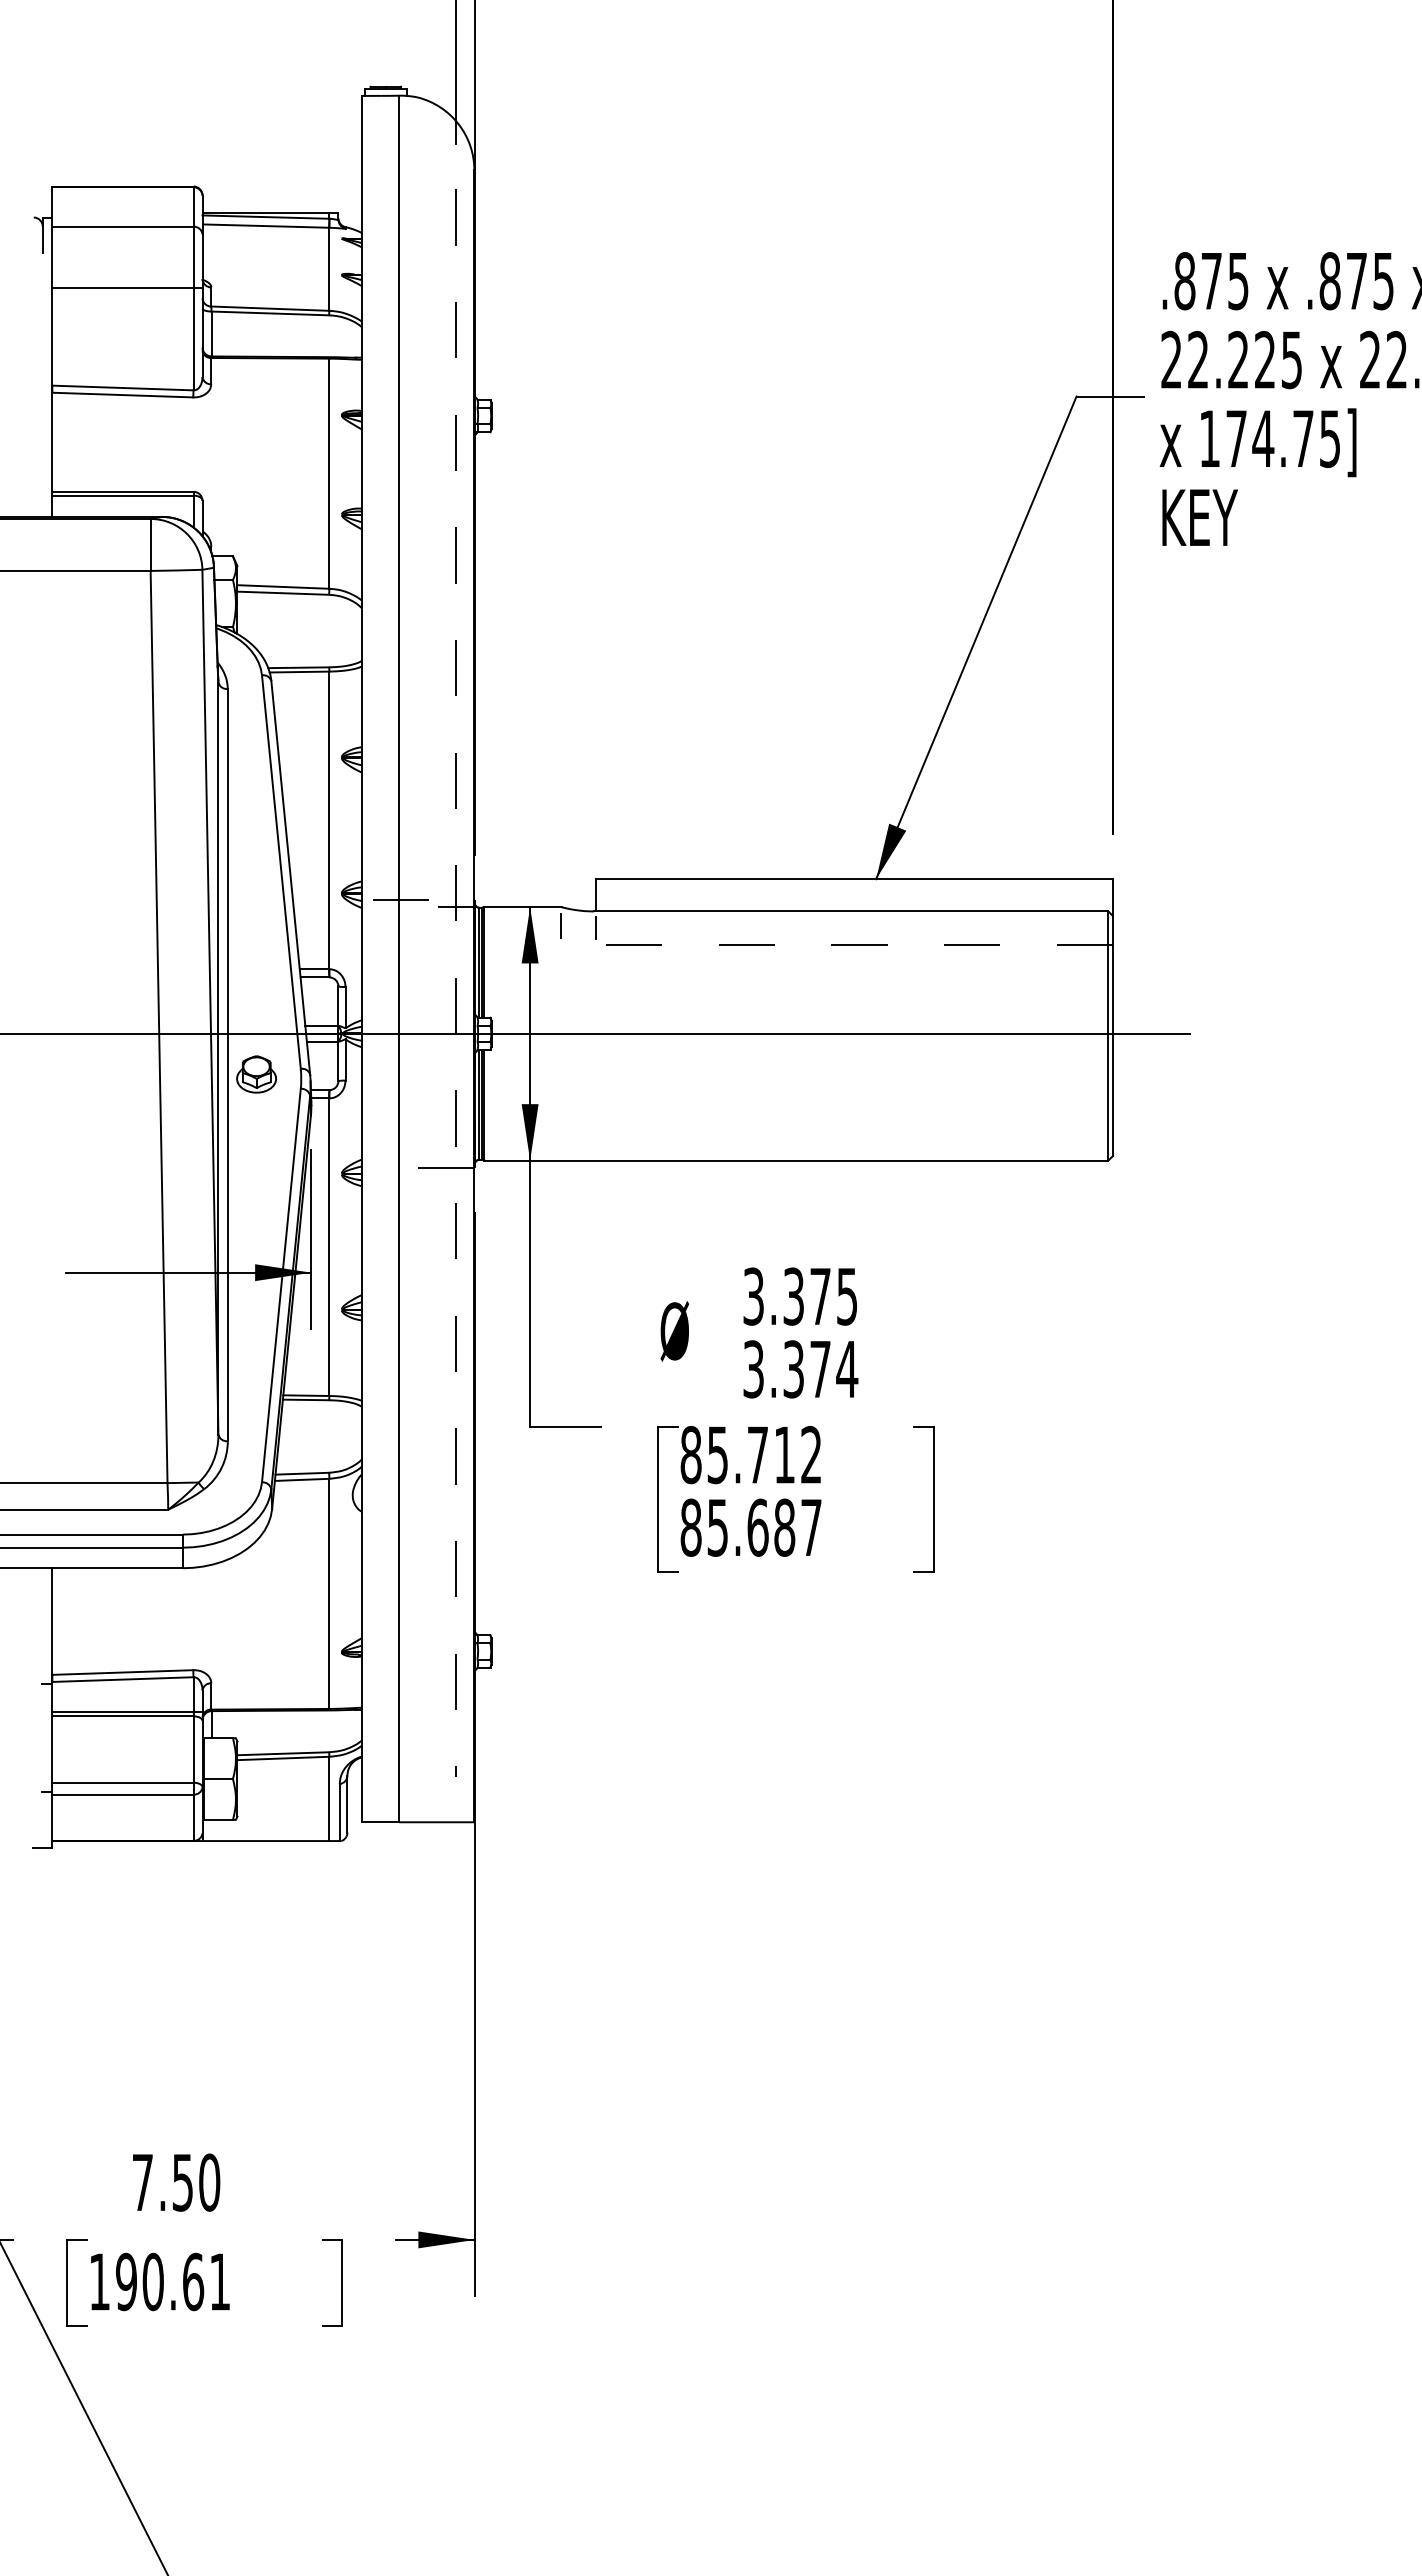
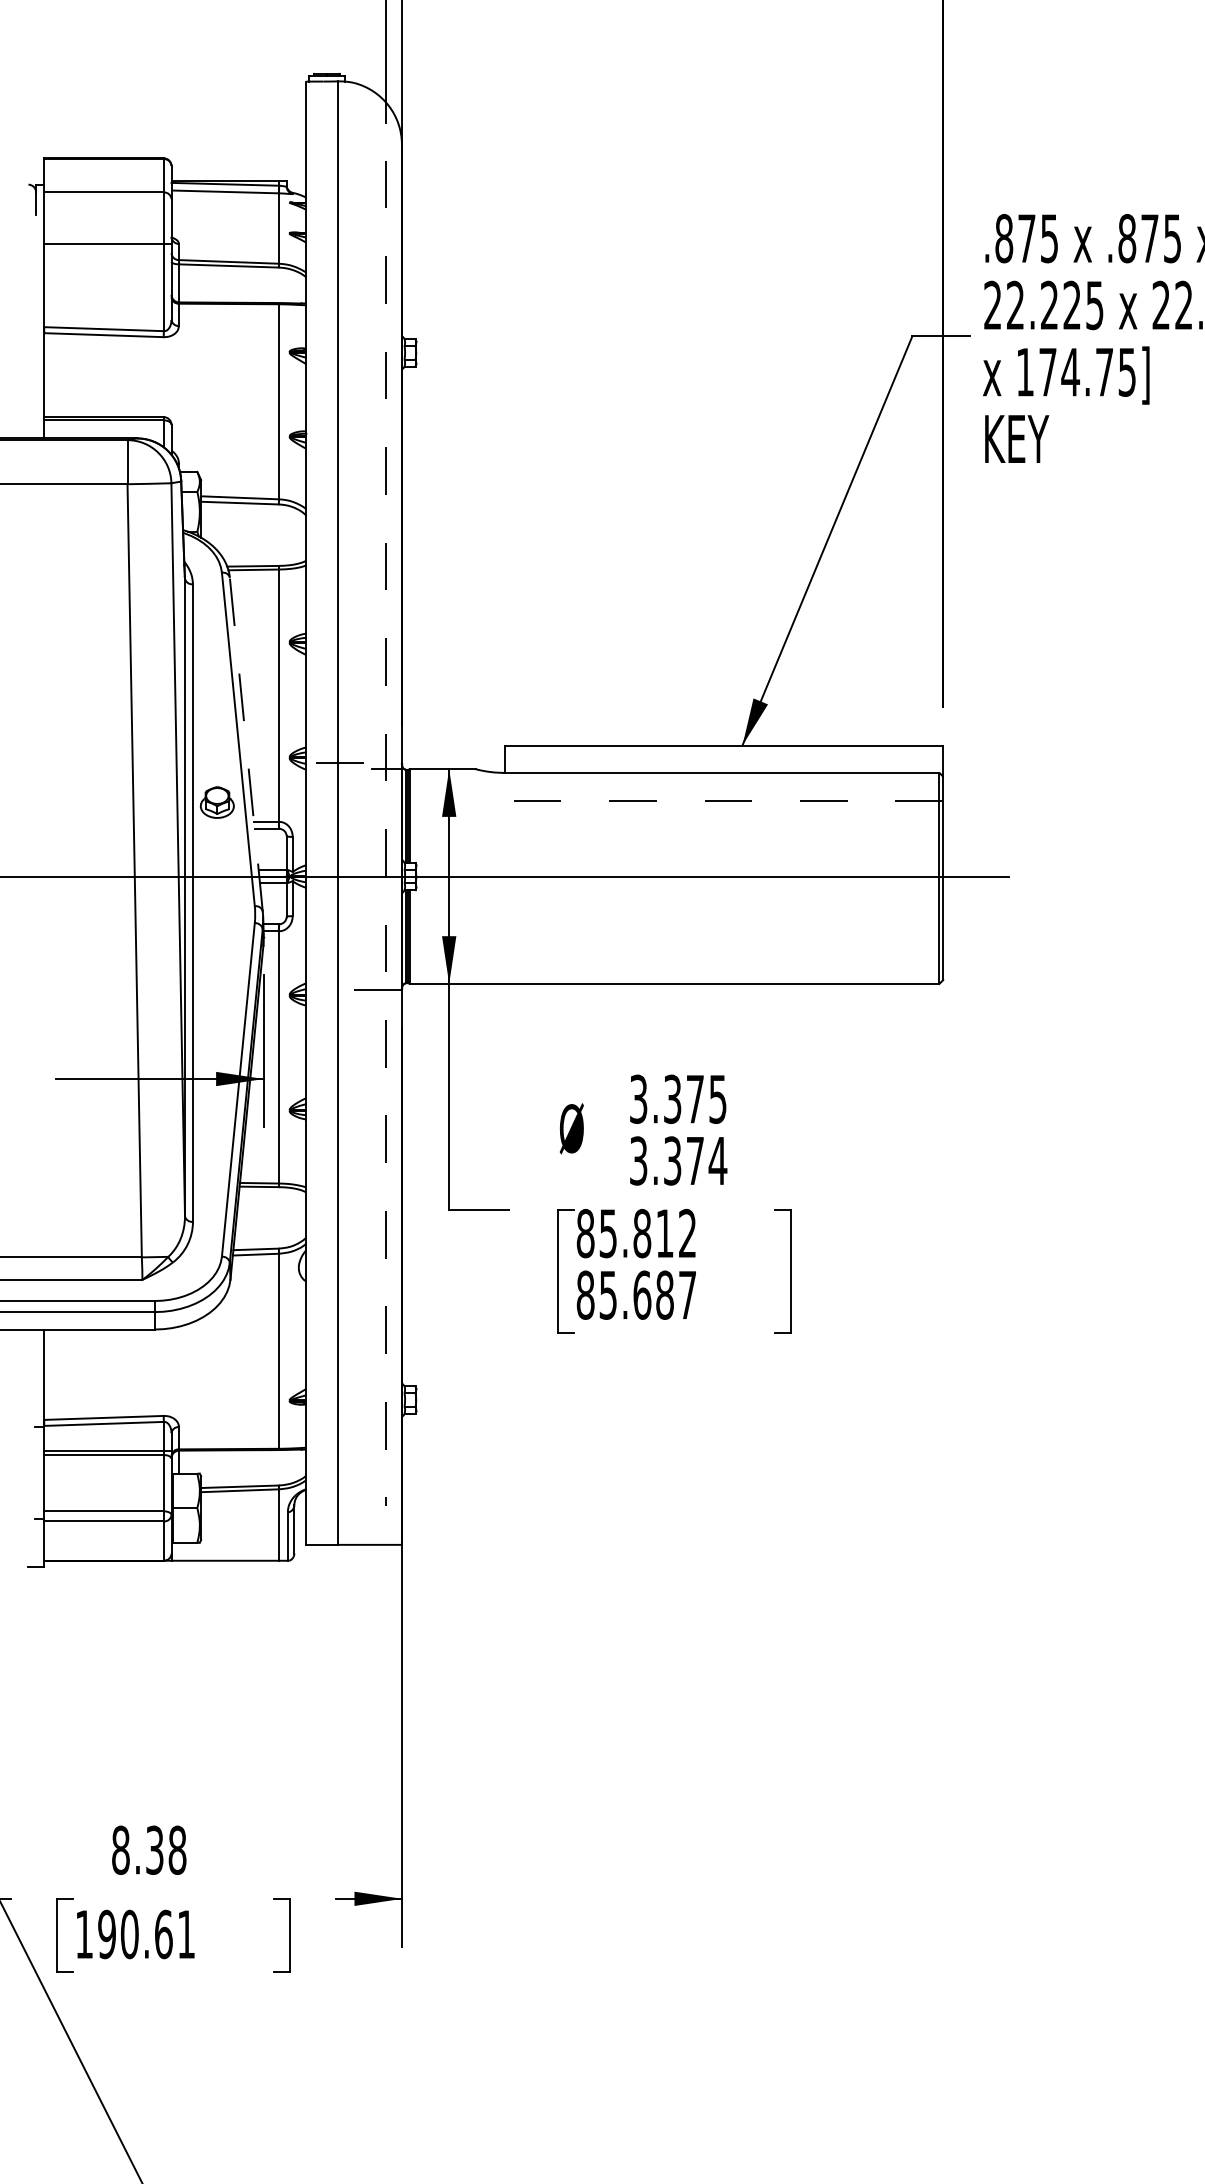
line: (290, 877) -> (246, 744), solid -> dashed
line: (561, 925) -> (475, 784), removed
line: (596, 928) -> (505, 787), removed
part: (256, 1074) -> (217, 802), moved
text: (757, 1454) -> (641, 1233), 85.712 -> 85.812
text: (176, 2182) -> (149, 1850), 7.50 -> 8.38

